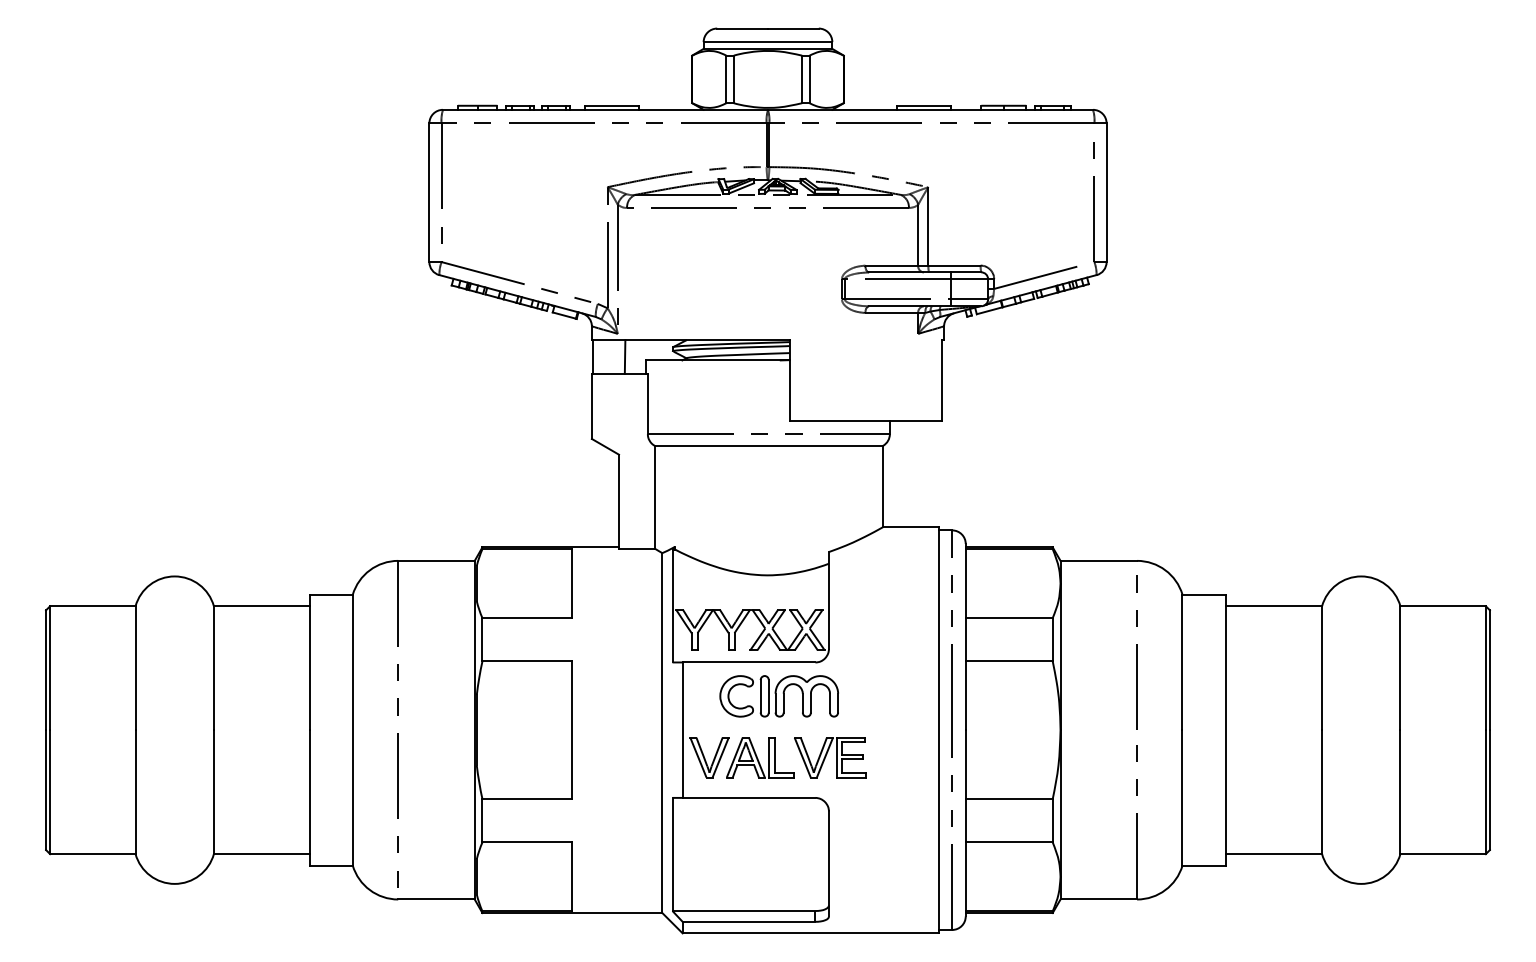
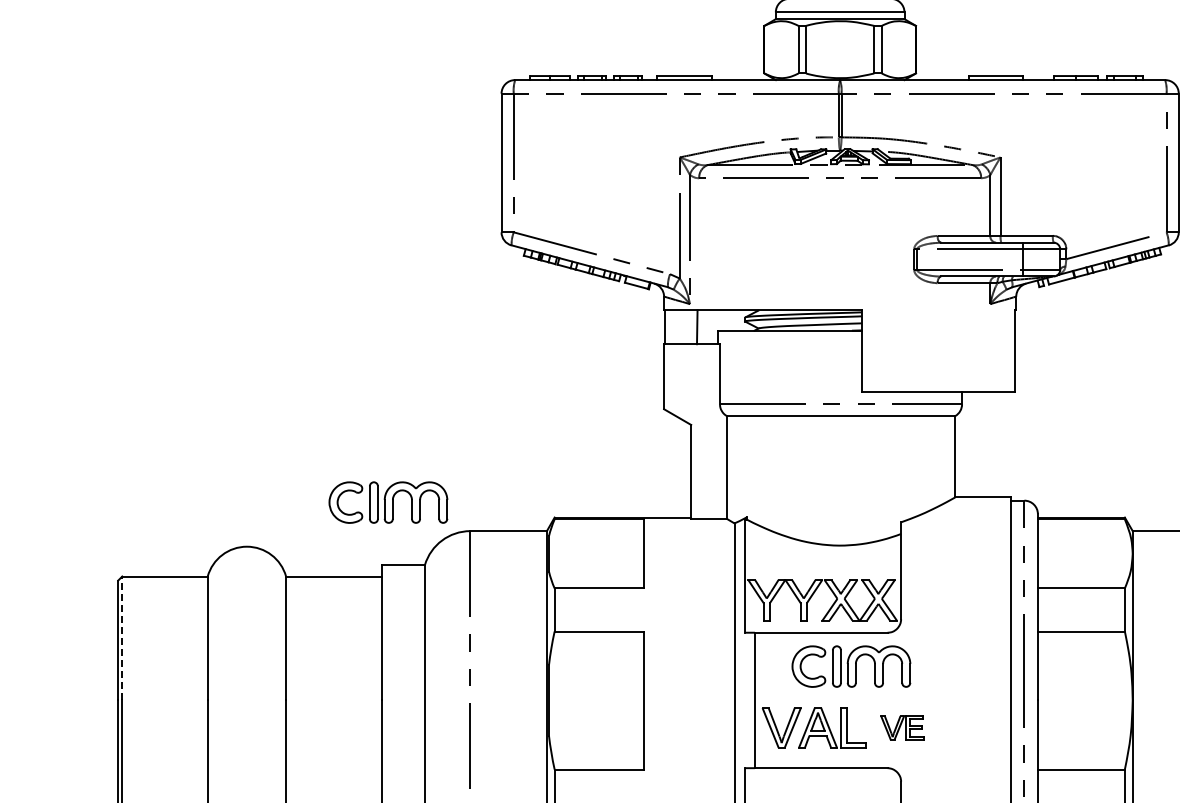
part: (315, 532) -> (387, 502), added
line: (50, 668) -> (122, 638), solid -> dashed
part: (830, 757) -> (902, 727), size x0.6

